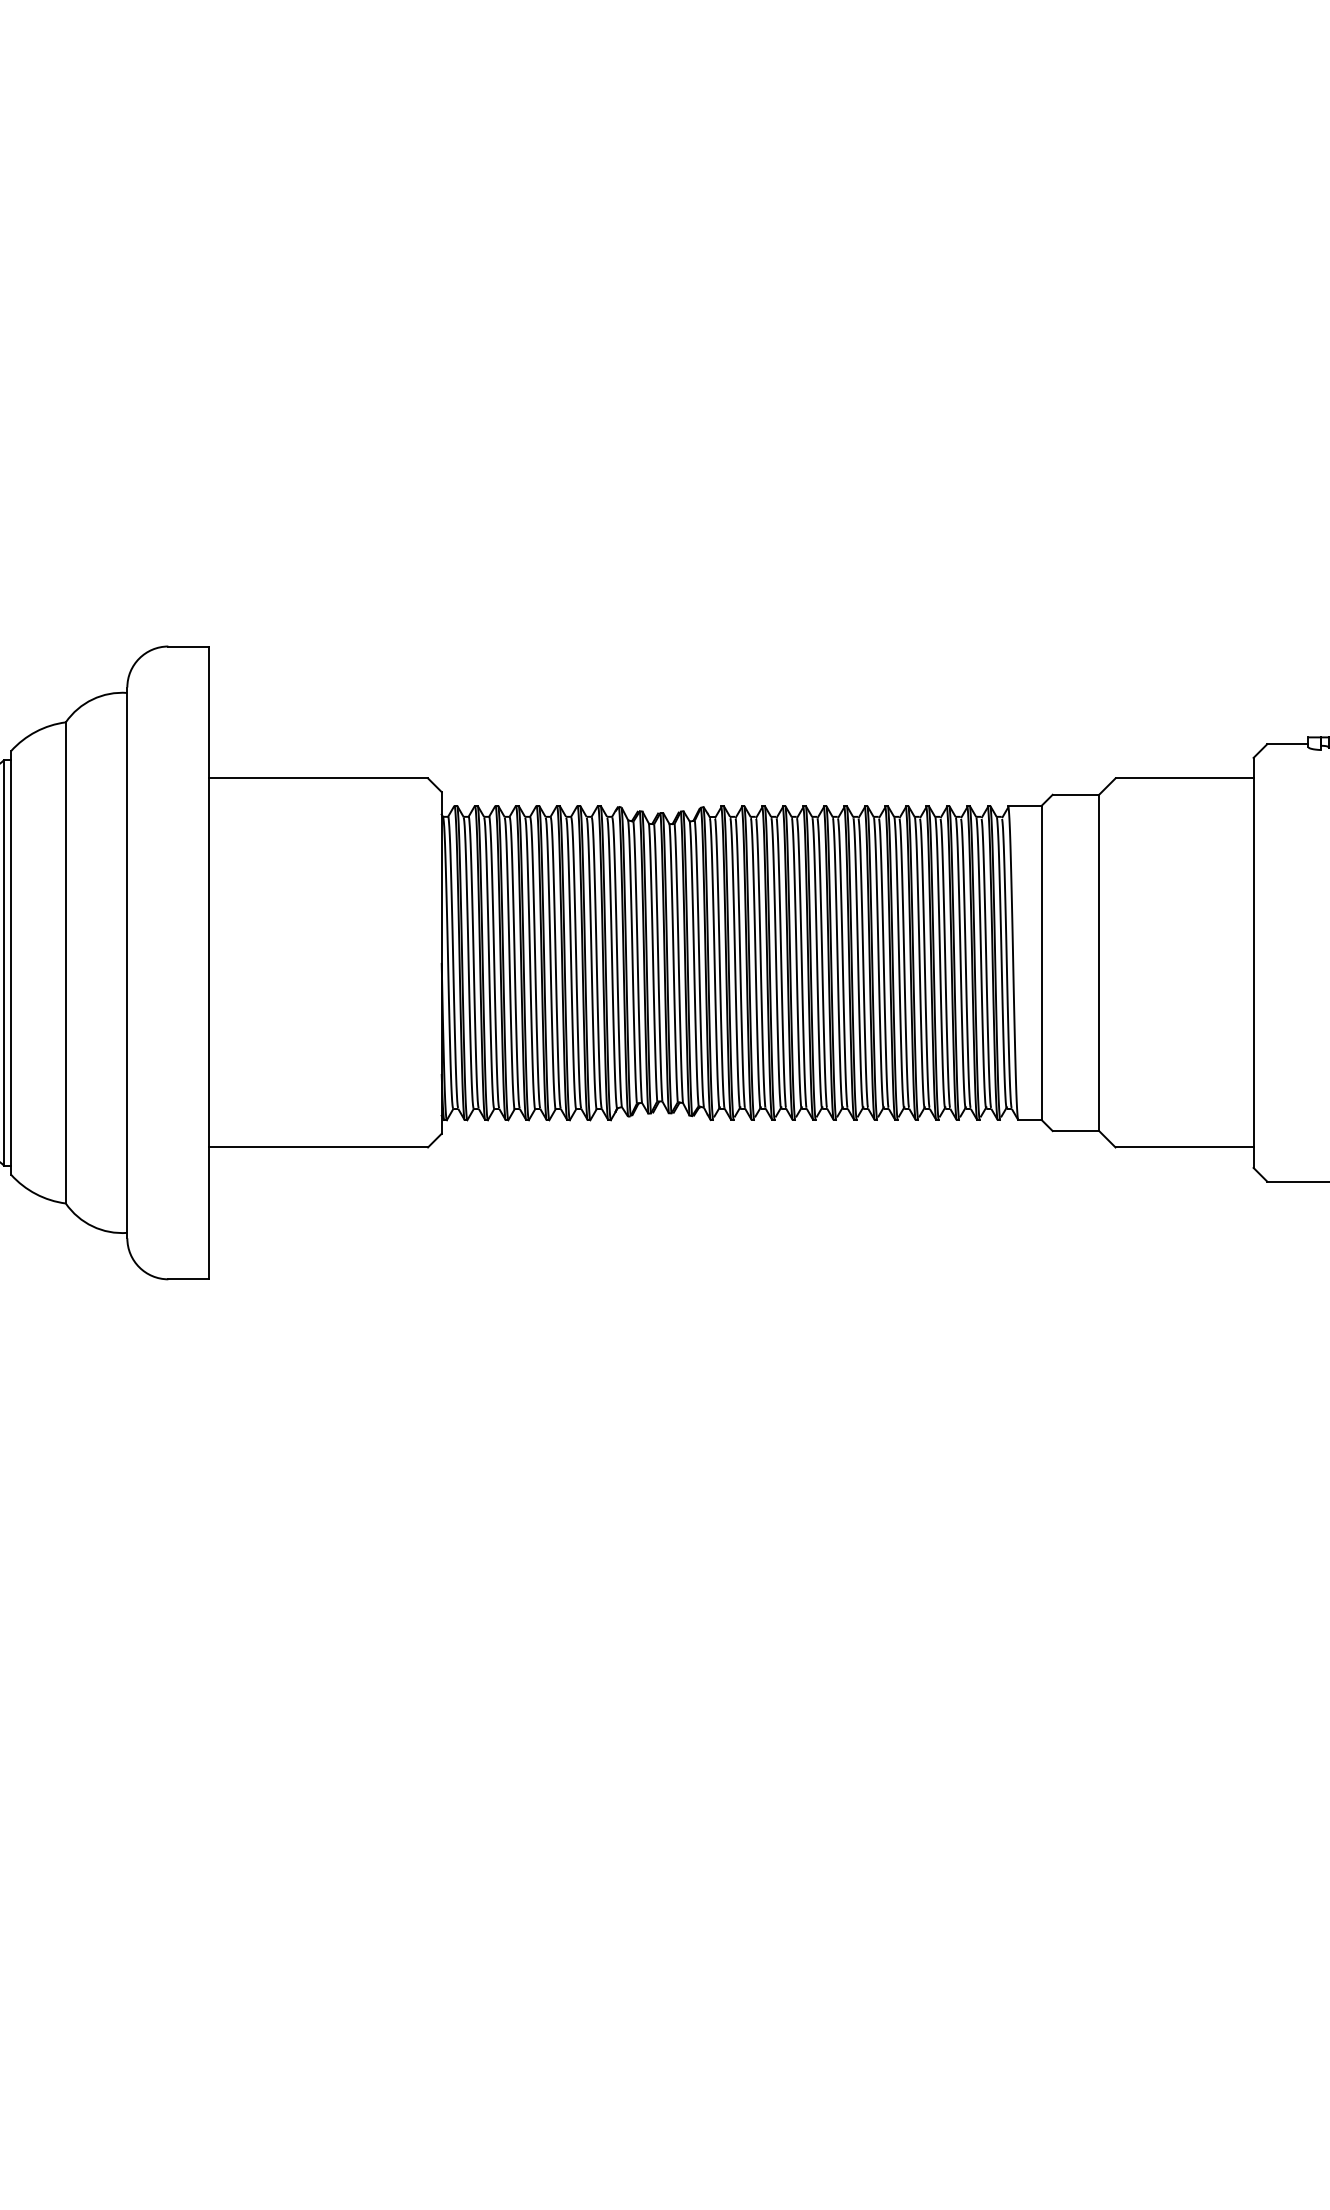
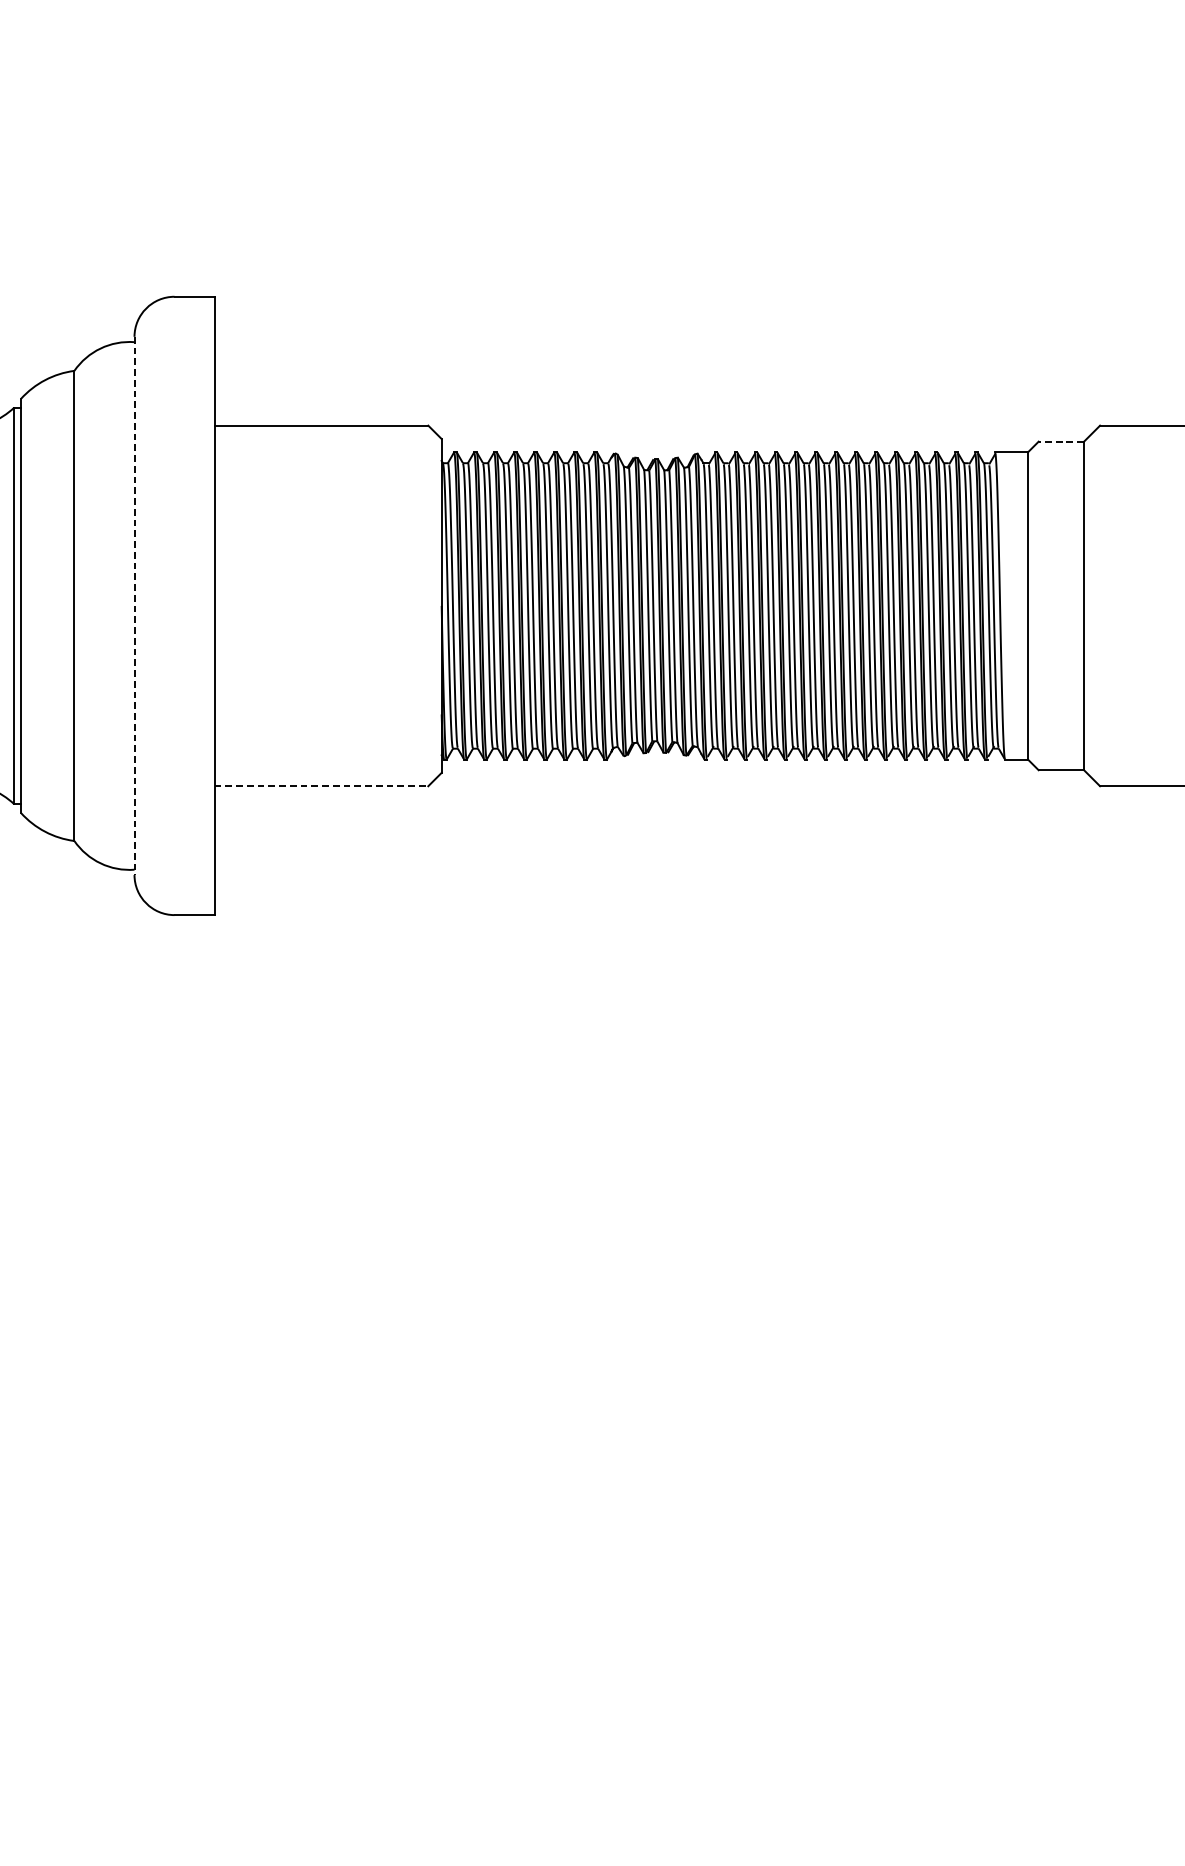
line: (1075, 794) -> (1060, 441), solid -> dashed
line: (127, 963) -> (134, 606), solid -> dashed
line: (319, 1147) -> (322, 786), solid -> dashed

